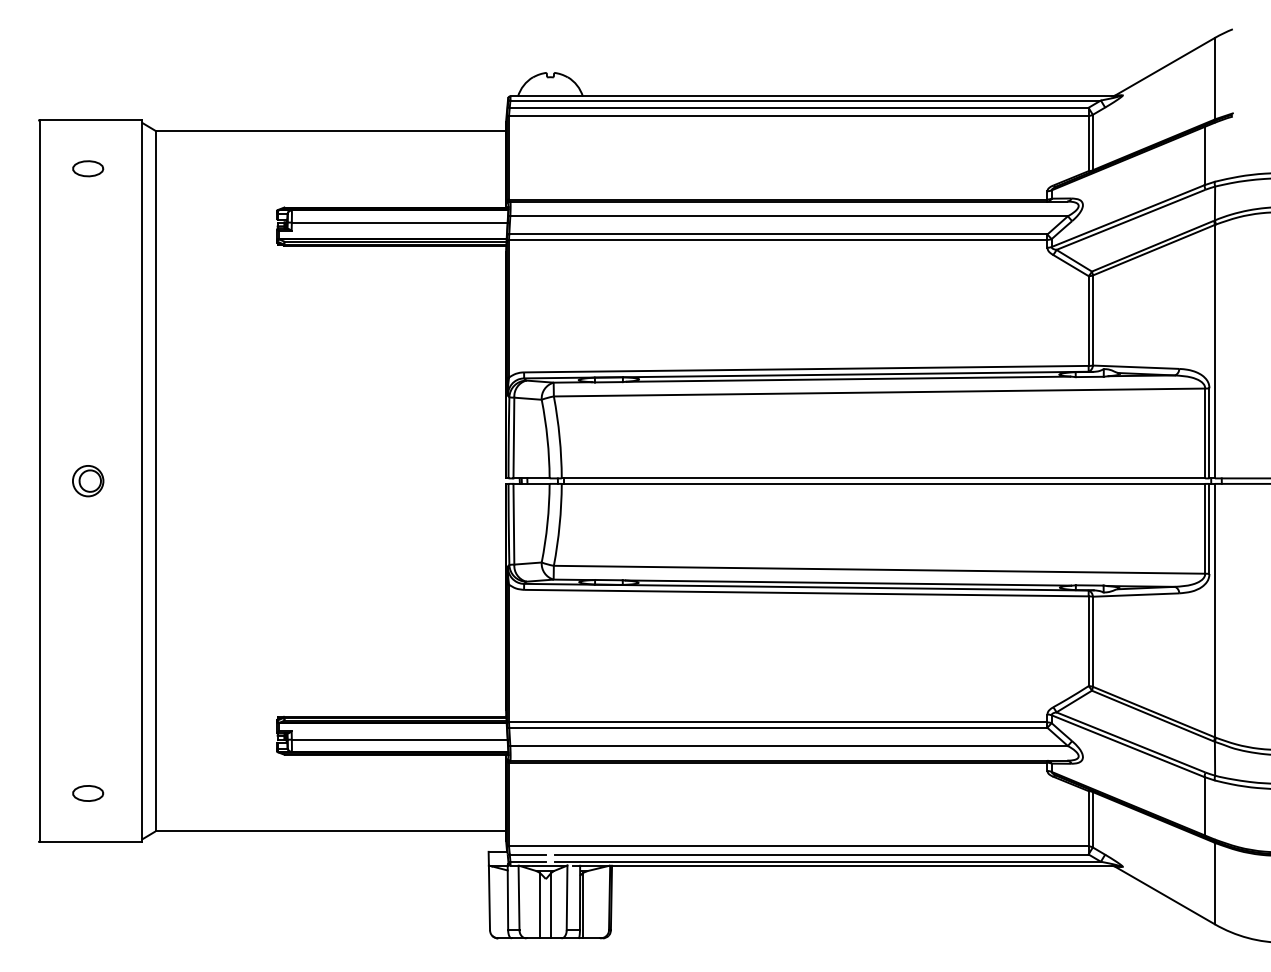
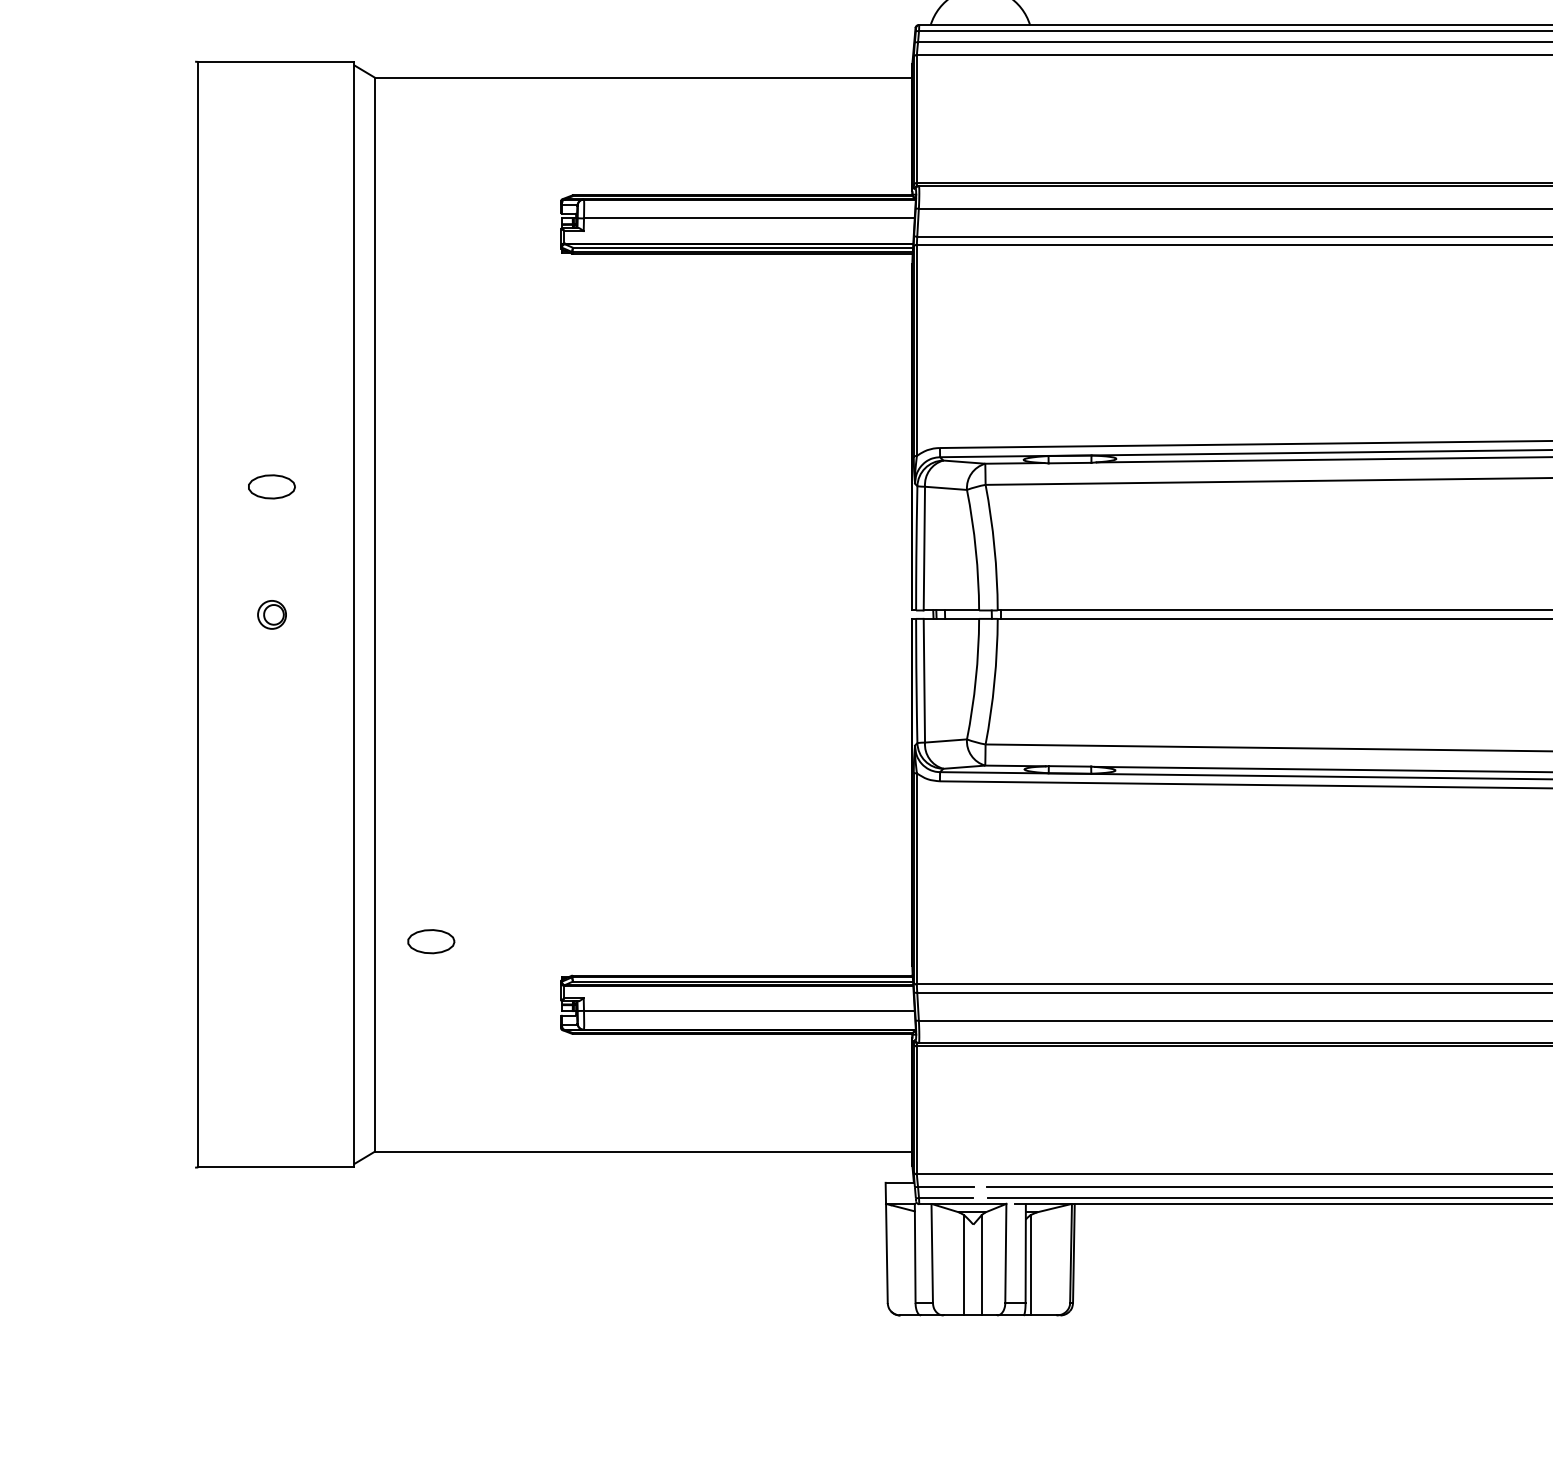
part: (88, 168) -> (272, 486), moved
part: (88, 481) -> (272, 615), size x0.6
part: (88, 793) -> (431, 941), moved

